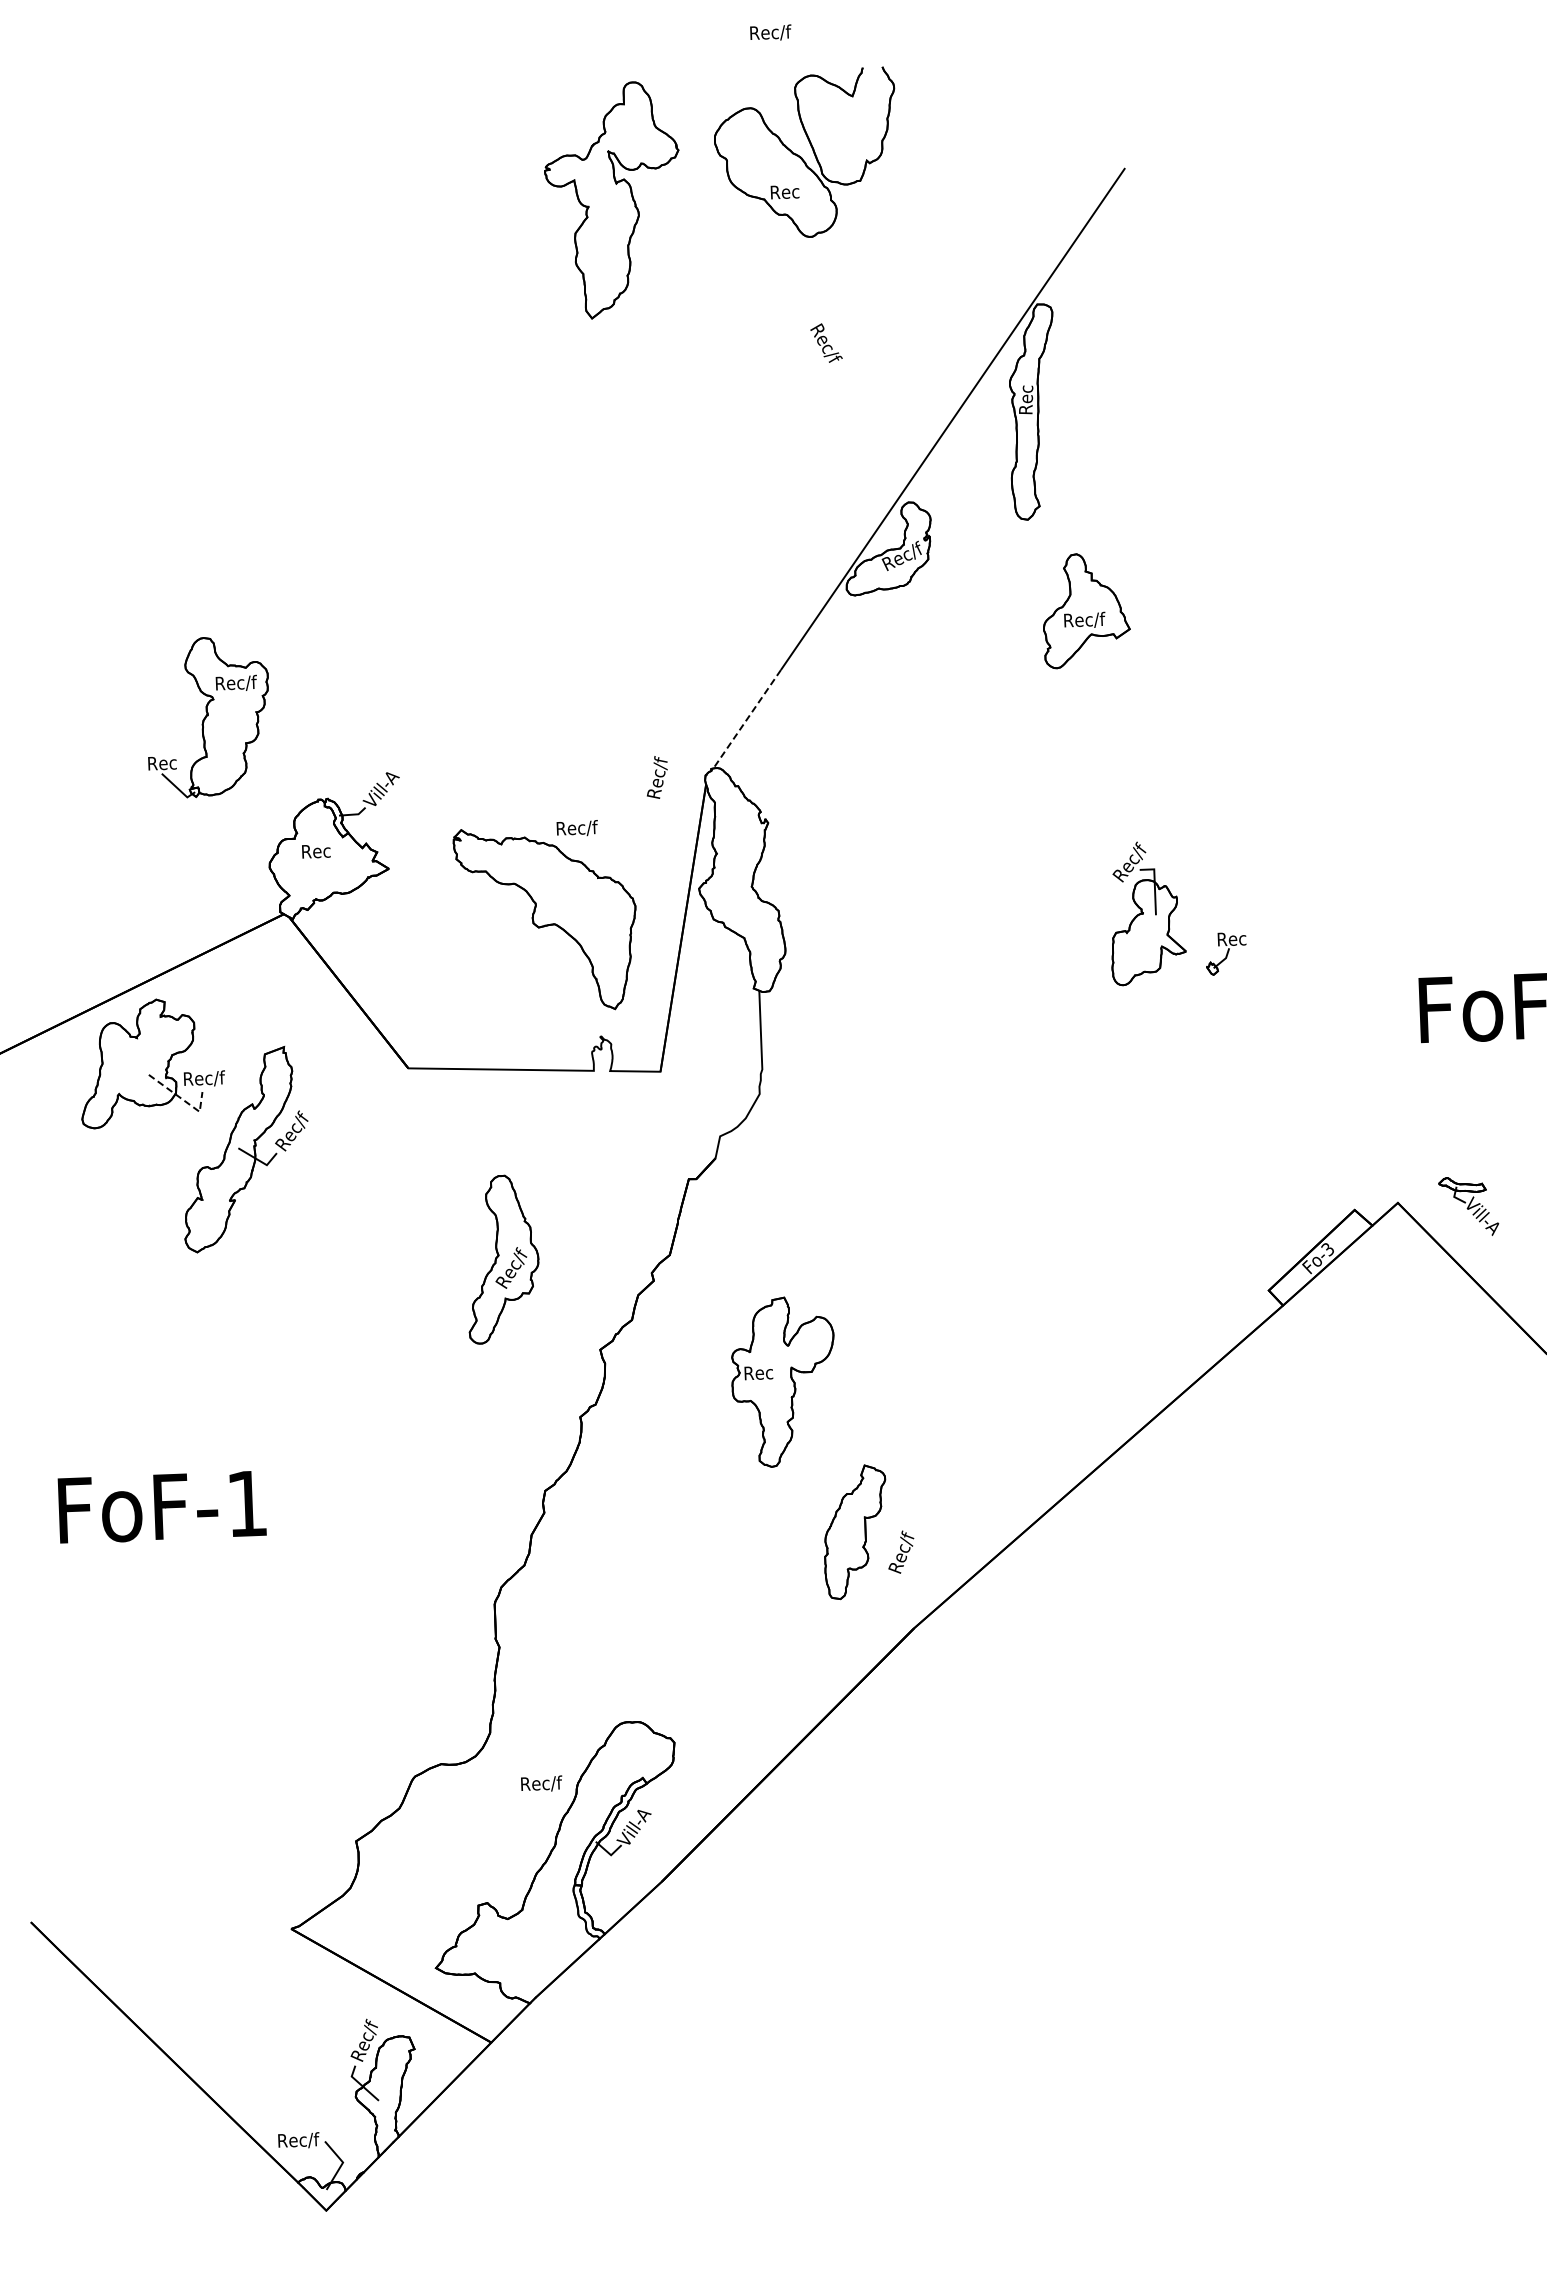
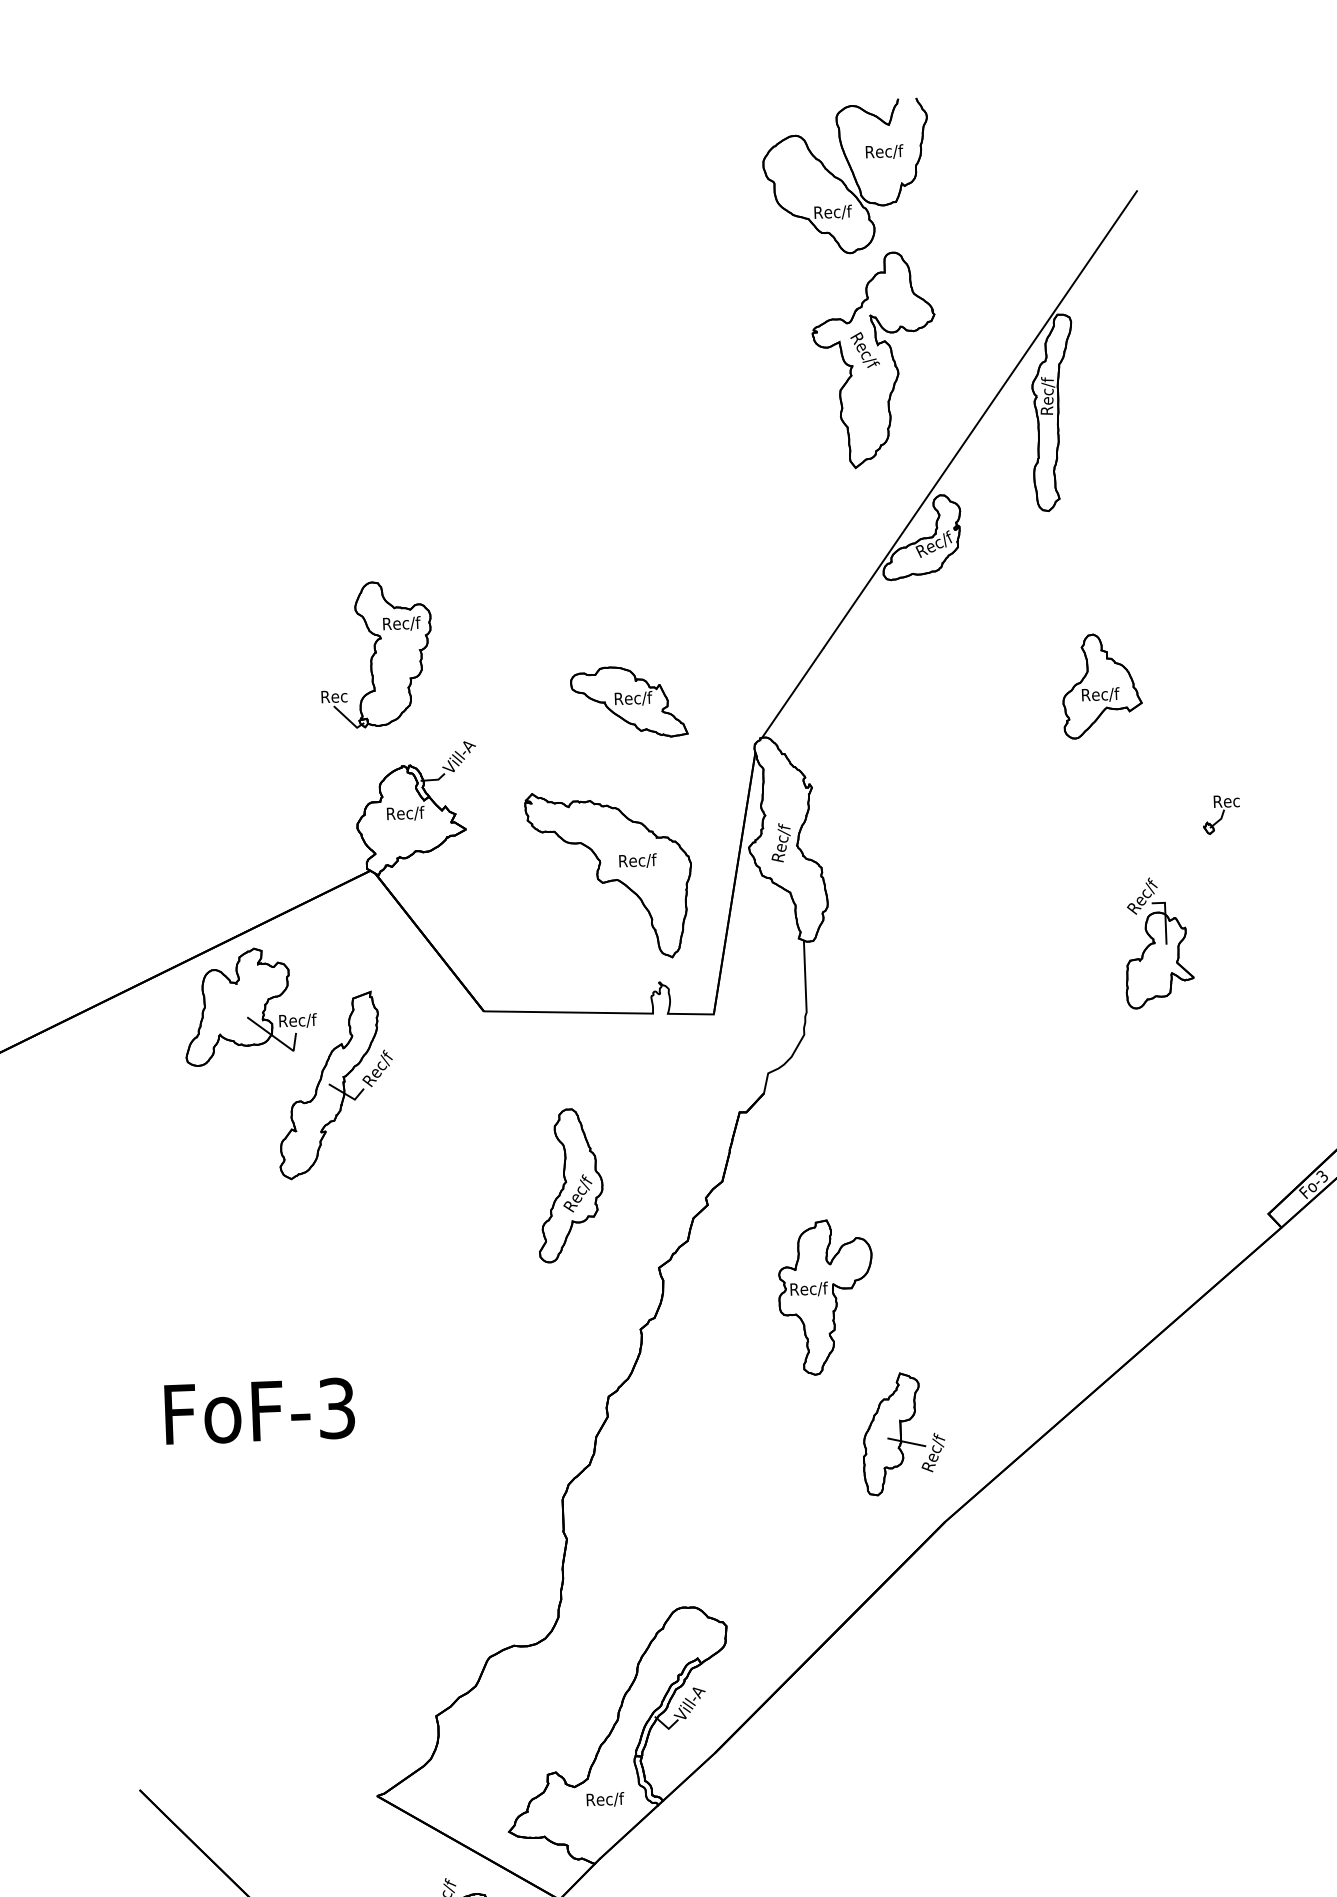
text: (770, 32) -> (884, 151), moved
text: (805, 191) -> (846, 211), Rec -> Rec/f
part: (611, 200) -> (873, 360), moved
text: (1026, 378) -> (1047, 382), Rec -> Rec/f
part: (1086, 611) -> (1102, 686), moved
part: (208, 717) -> (376, 654), moved
line: (747, 719) -> (793, 693), dashed -> solid
part: (567, 729) -> (628, 702), added
text: (657, 777) -> (781, 842), moved
text: (576, 828) -> (637, 861), moved
text: (337, 851) -> (419, 813), Rec -> Rec/f
part: (1148, 913) -> (1159, 943), moved
part: (1226, 953) -> (1221, 814), moved
line: (183, 1100) -> (278, 1040), dashed -> solid
text: (779, 1372) -> (822, 1288), Rec -> Rec/f
text: (247, 1503) -> (337, 1408), FoF-1 -> FoF-3
line: (871, 1540) -> (906, 1441), added
text: (541, 1783) -> (605, 1799), moved

